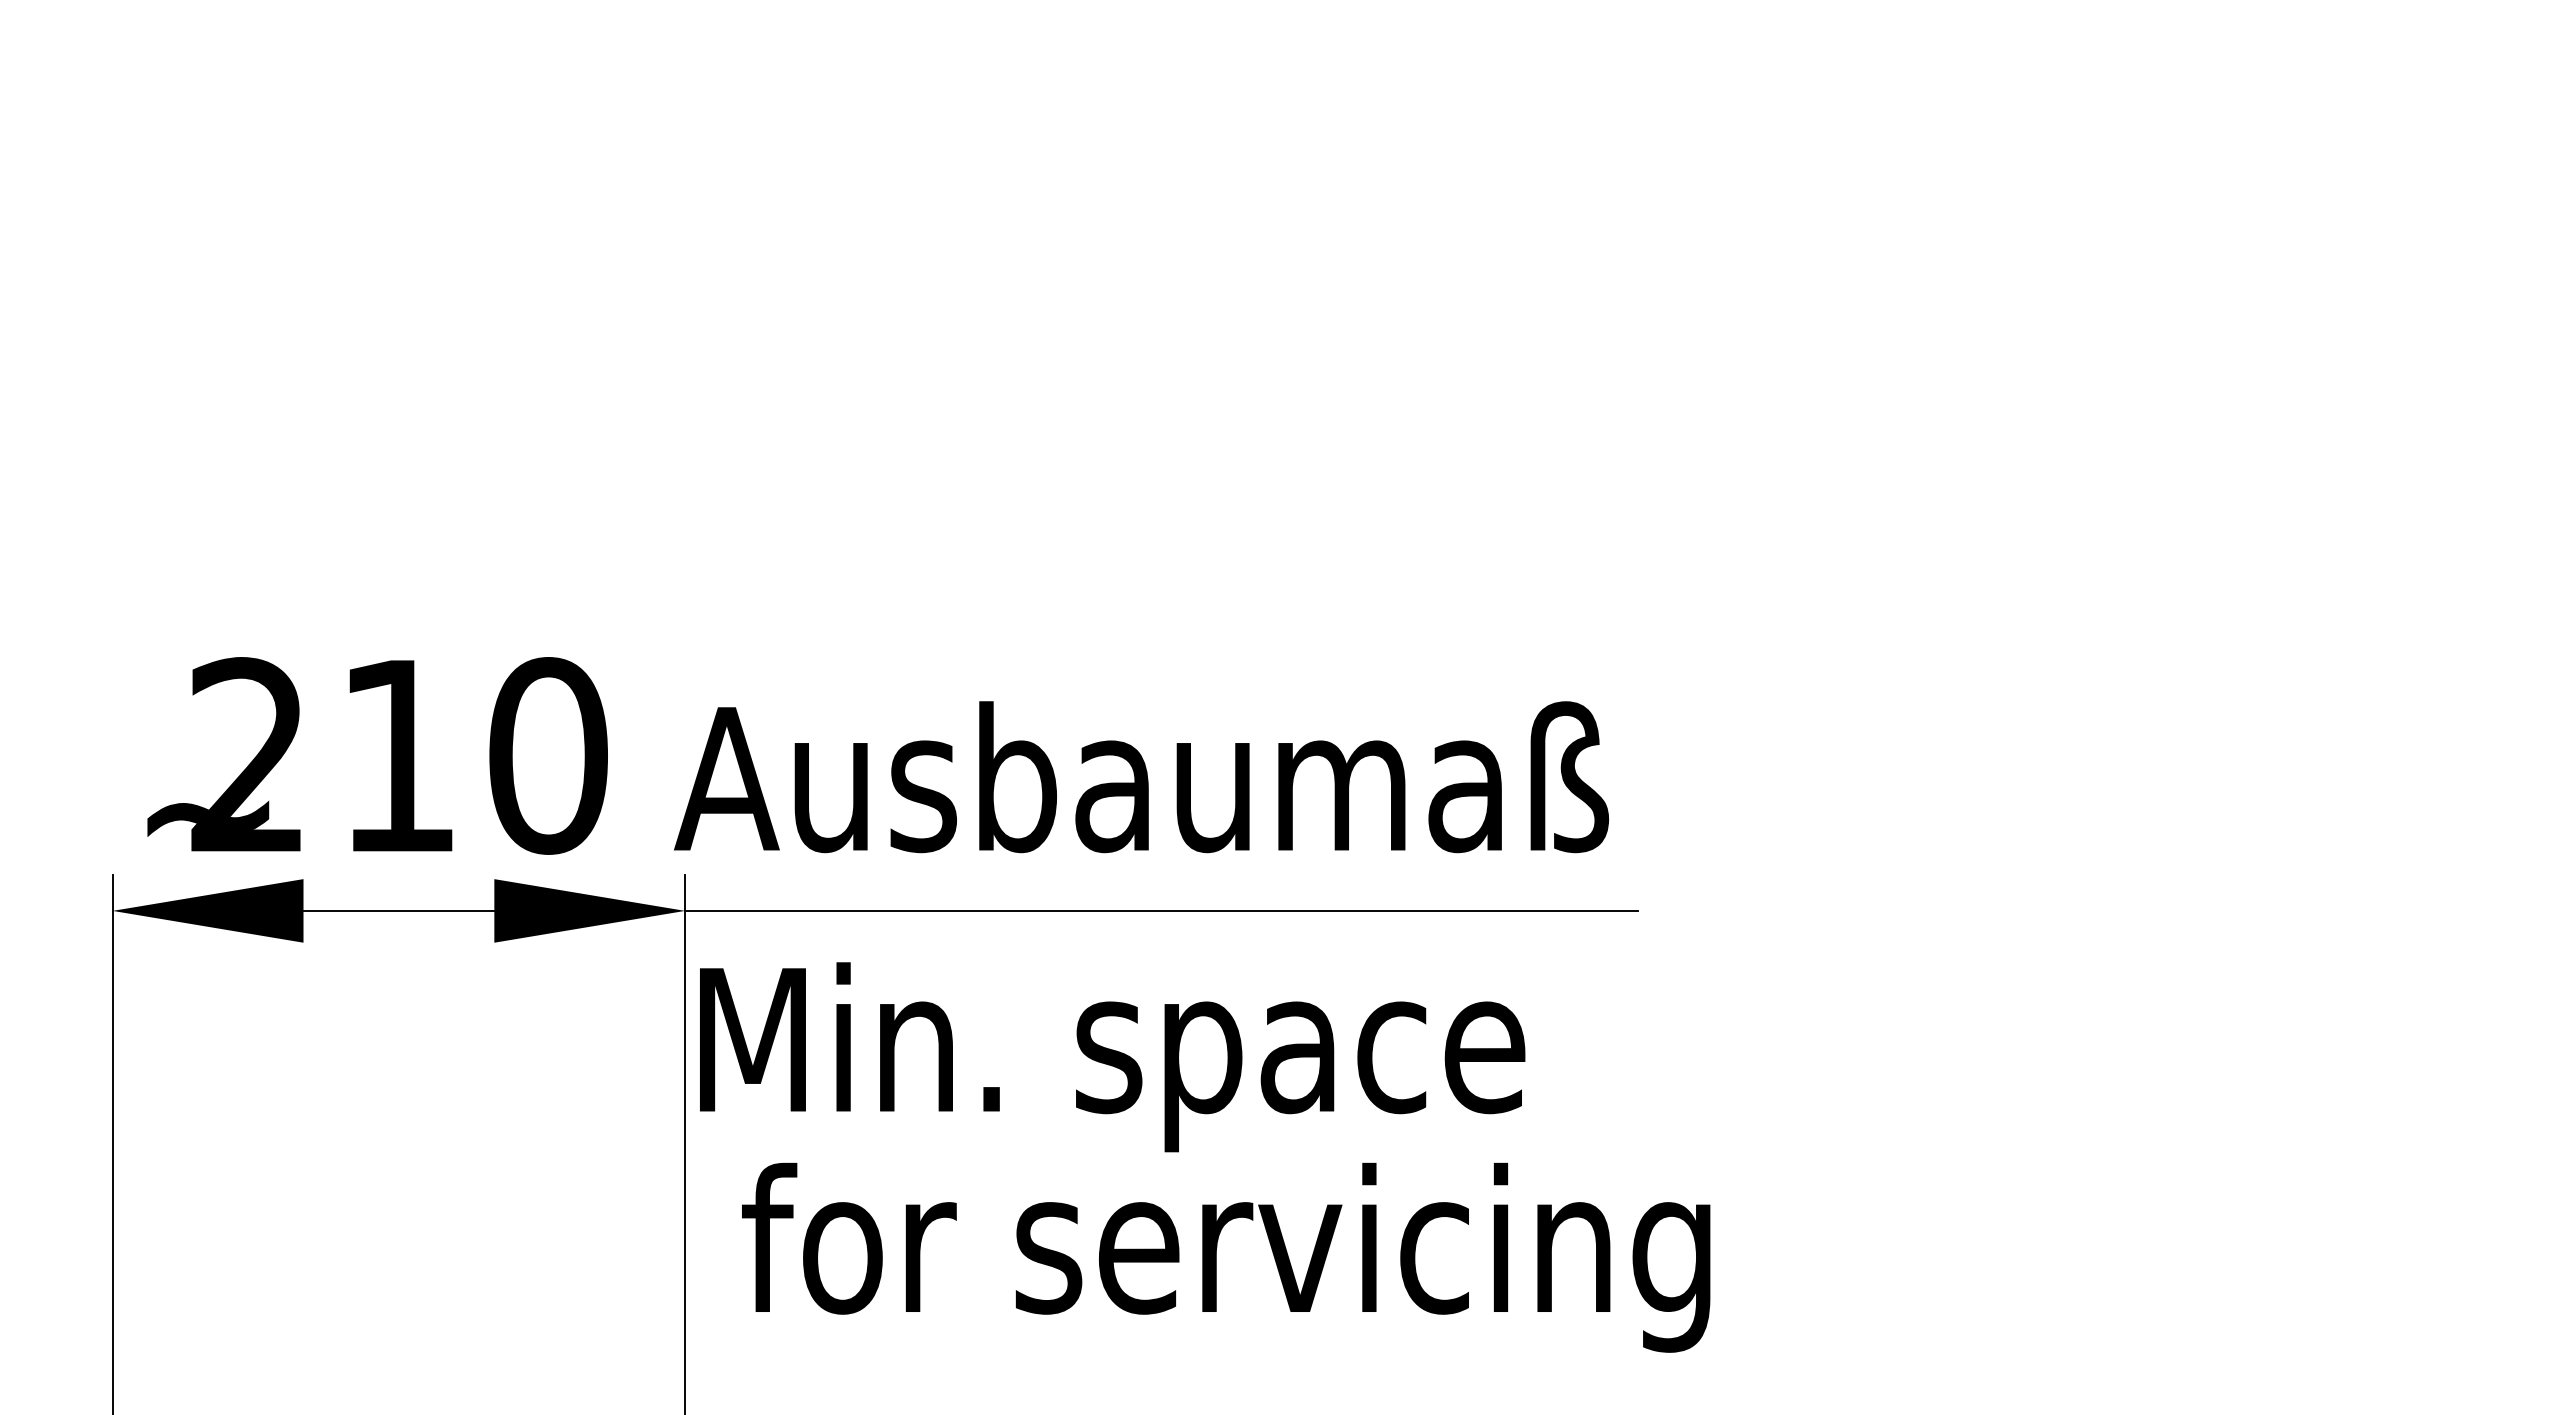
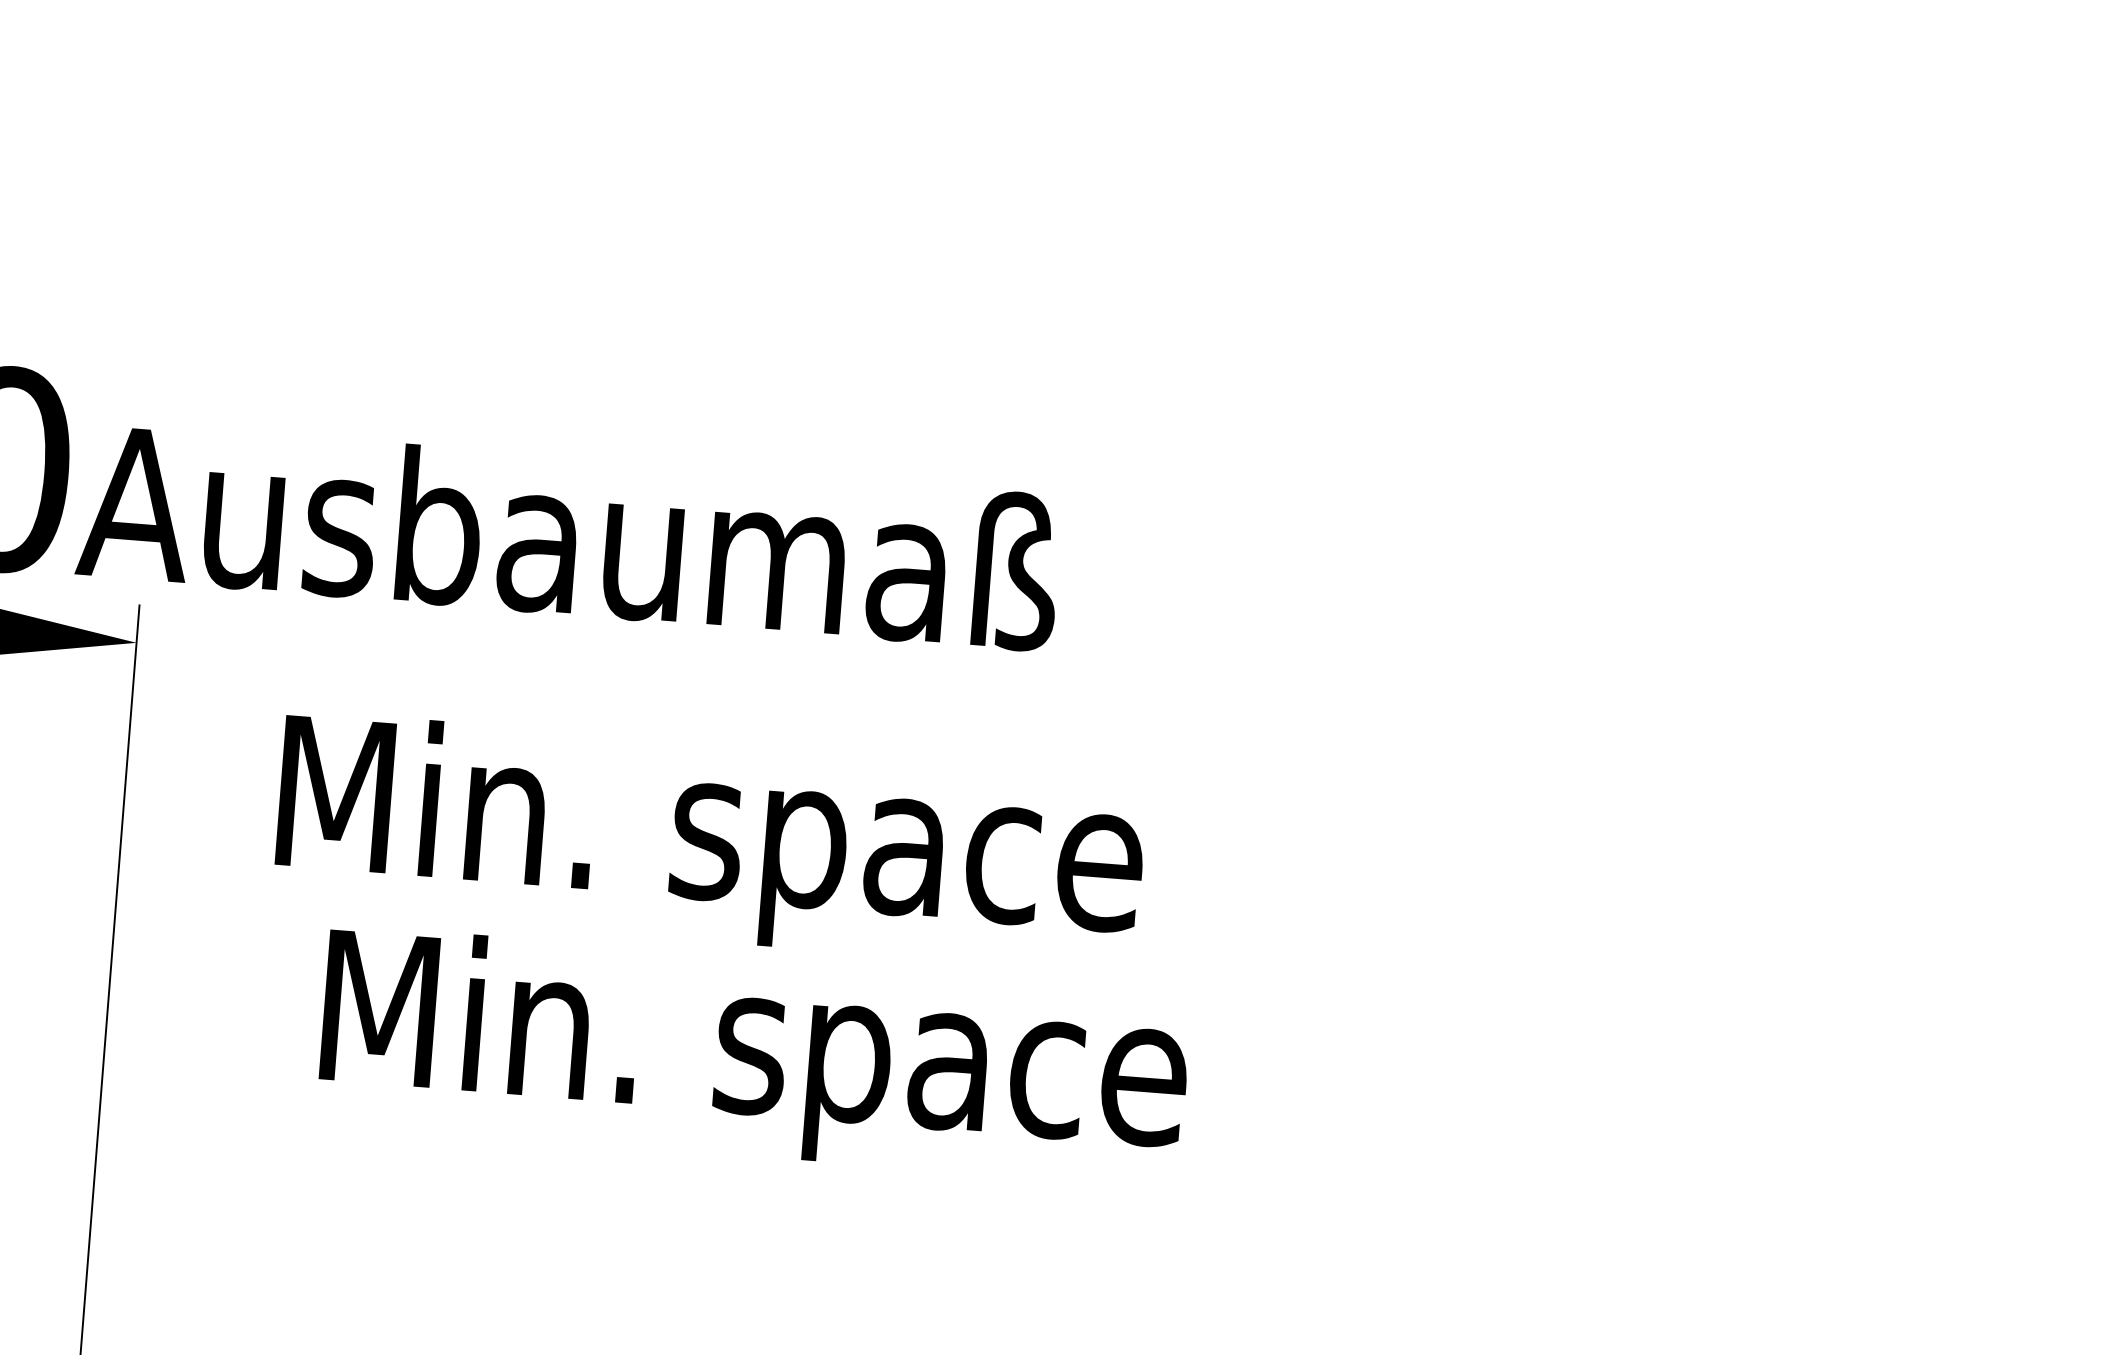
text: (1141, 777) -> (569, 536), moved
line: (1161, 910) -> (634, 681), removed
text: (1112, 1057) -> (710, 842), moved
text: (1229, 1257) -> (677, 1049), for servicing -> Min. space

